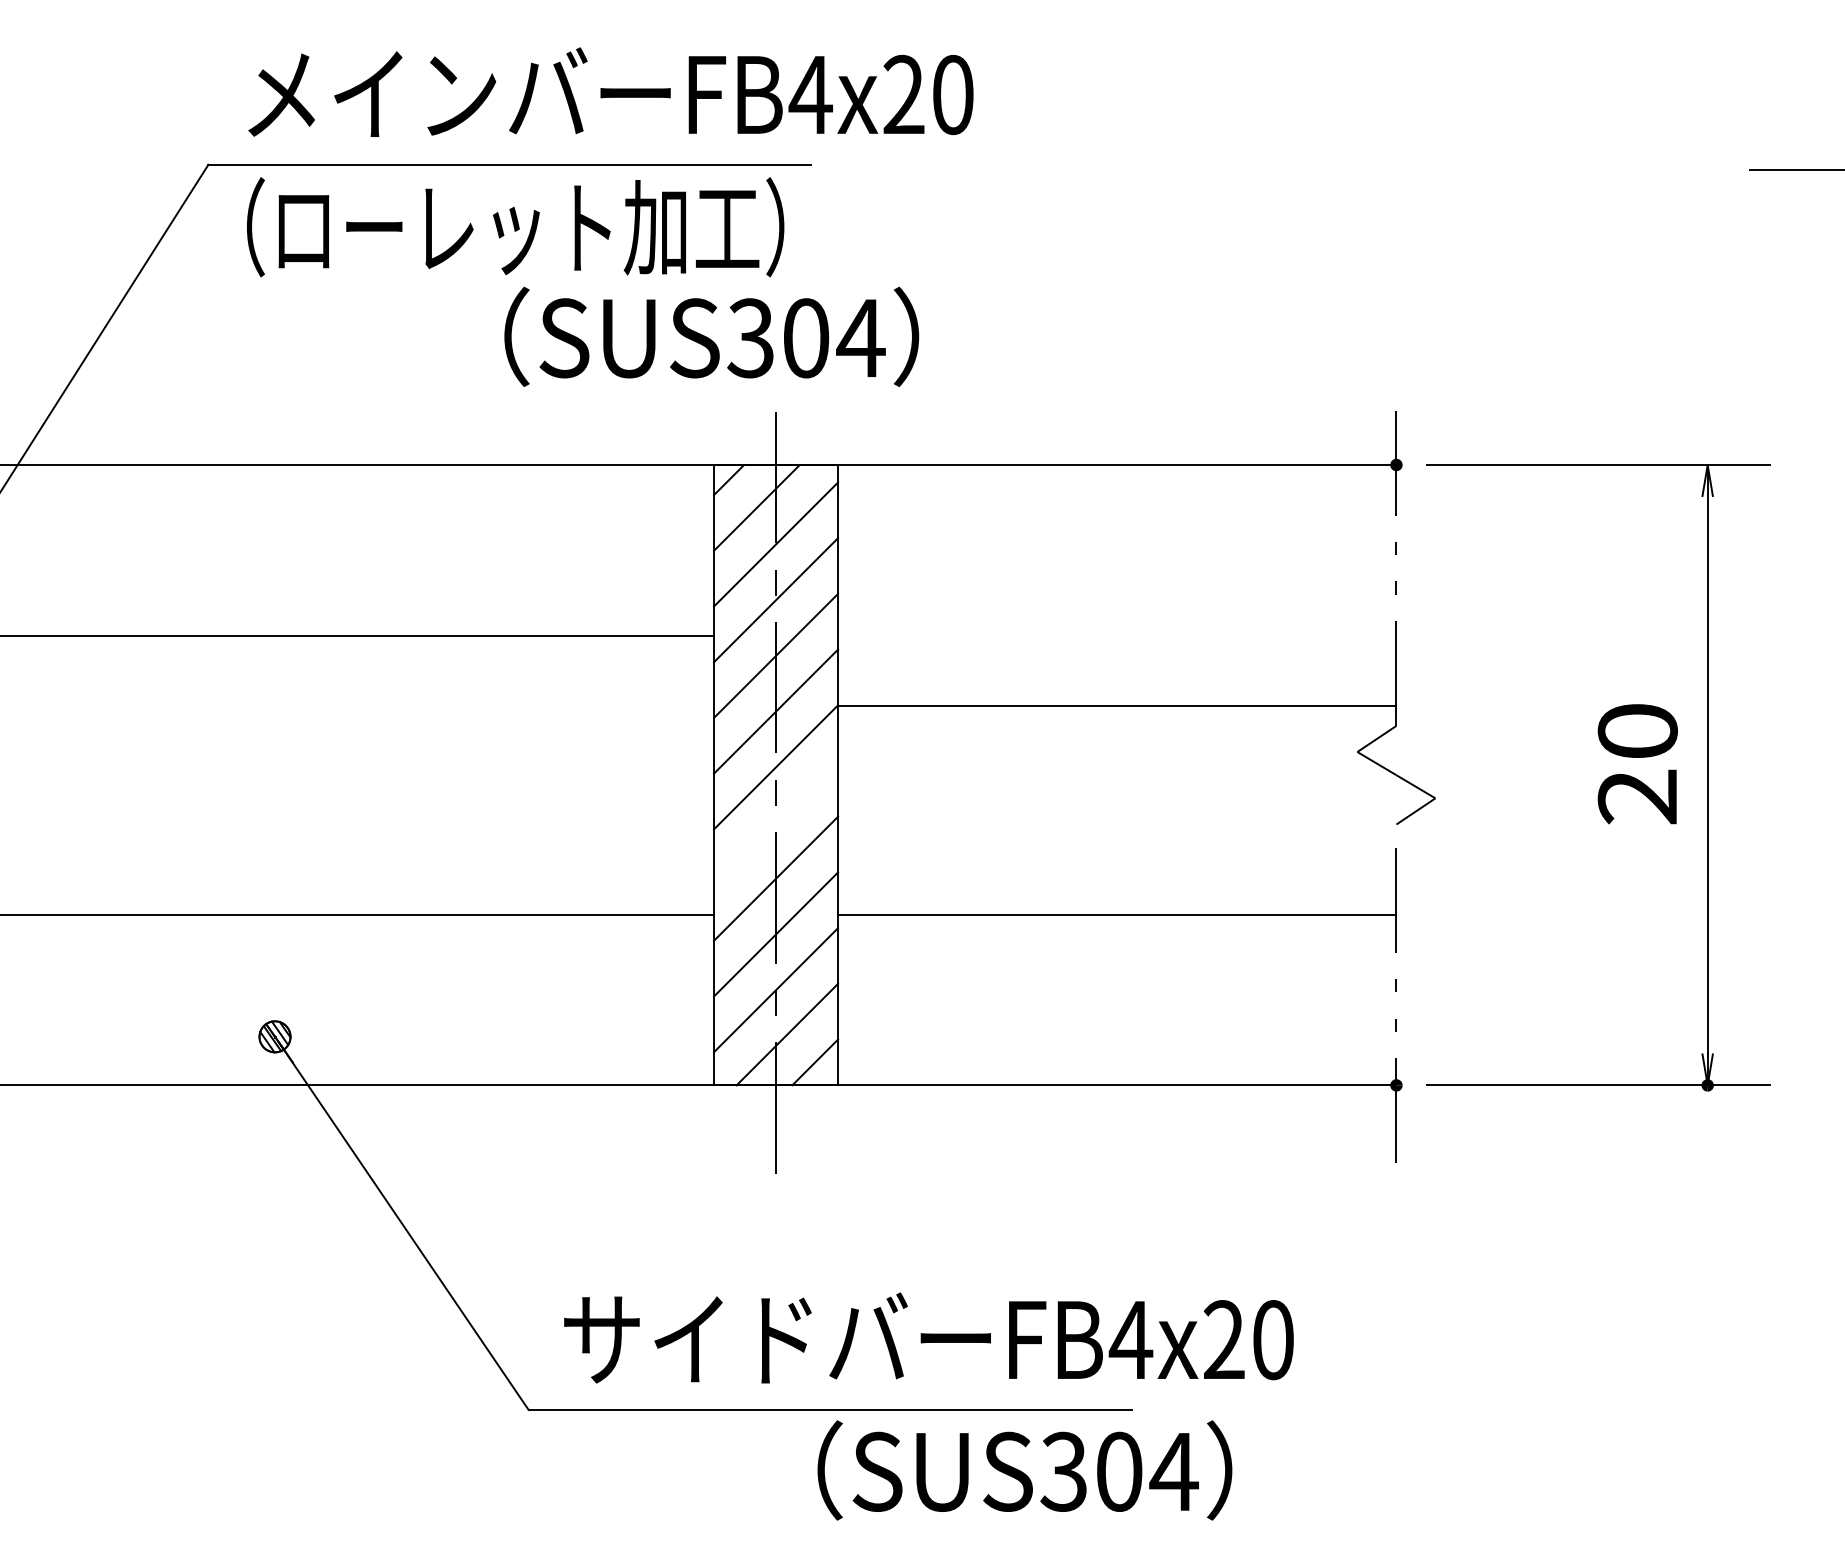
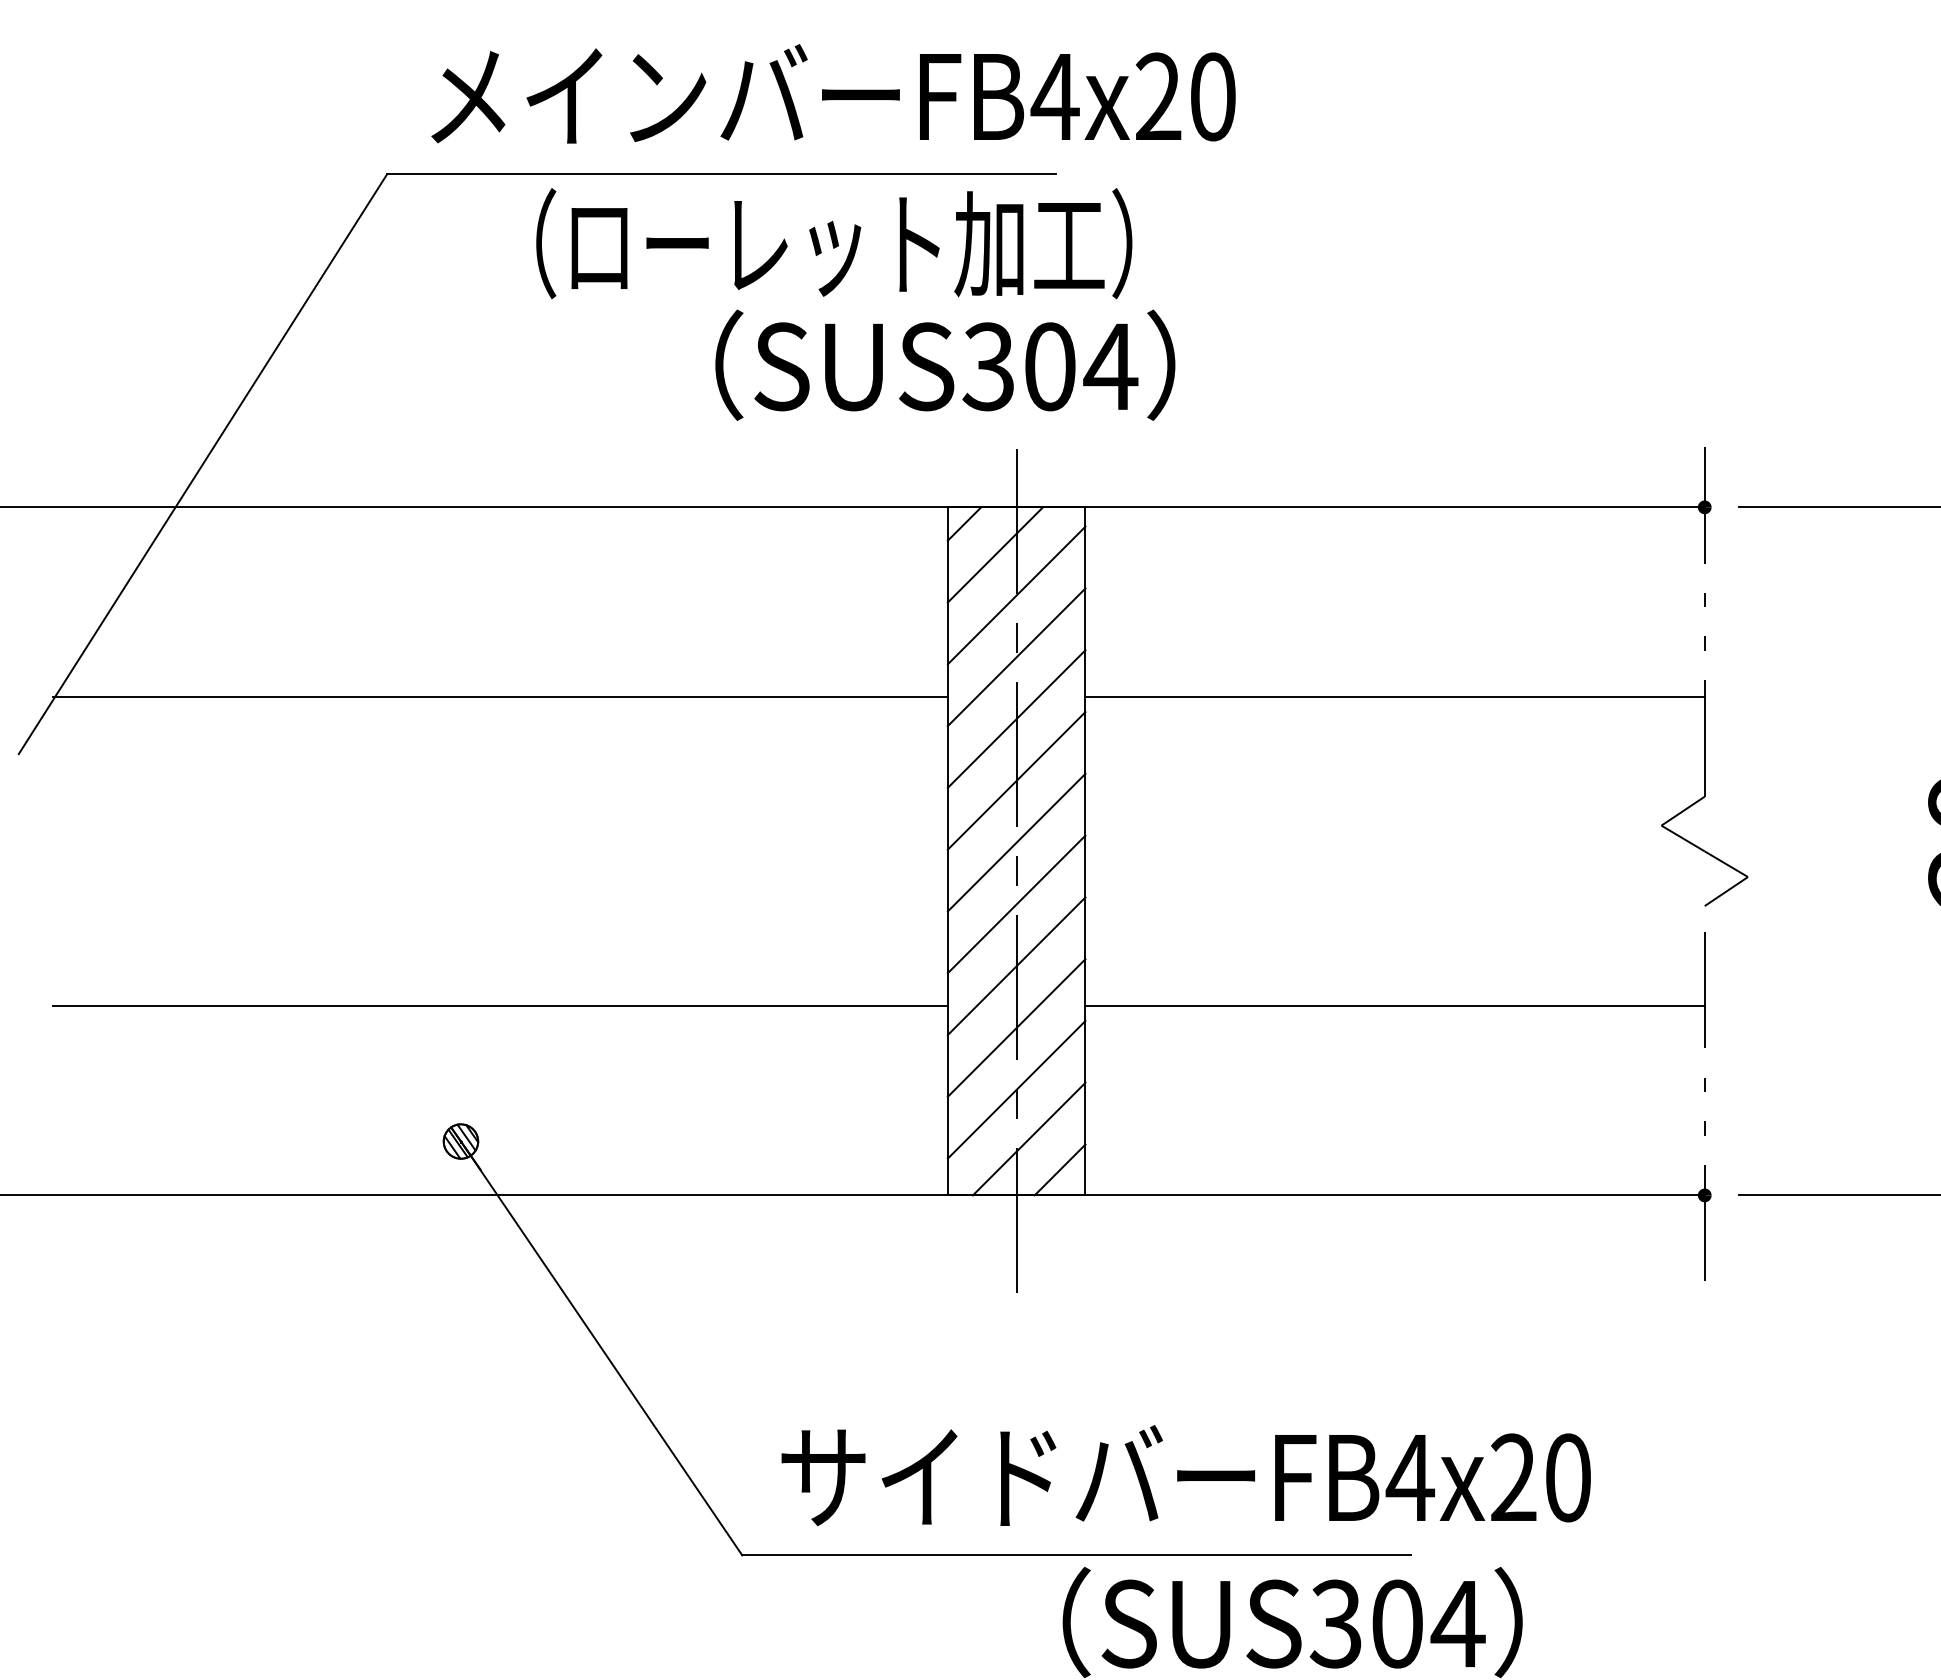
text: (515, 227) -> (834, 243), moved
line: (1117, 705) -> (1395, 696), moved
line: (776, 823) -> (1017, 904), added

